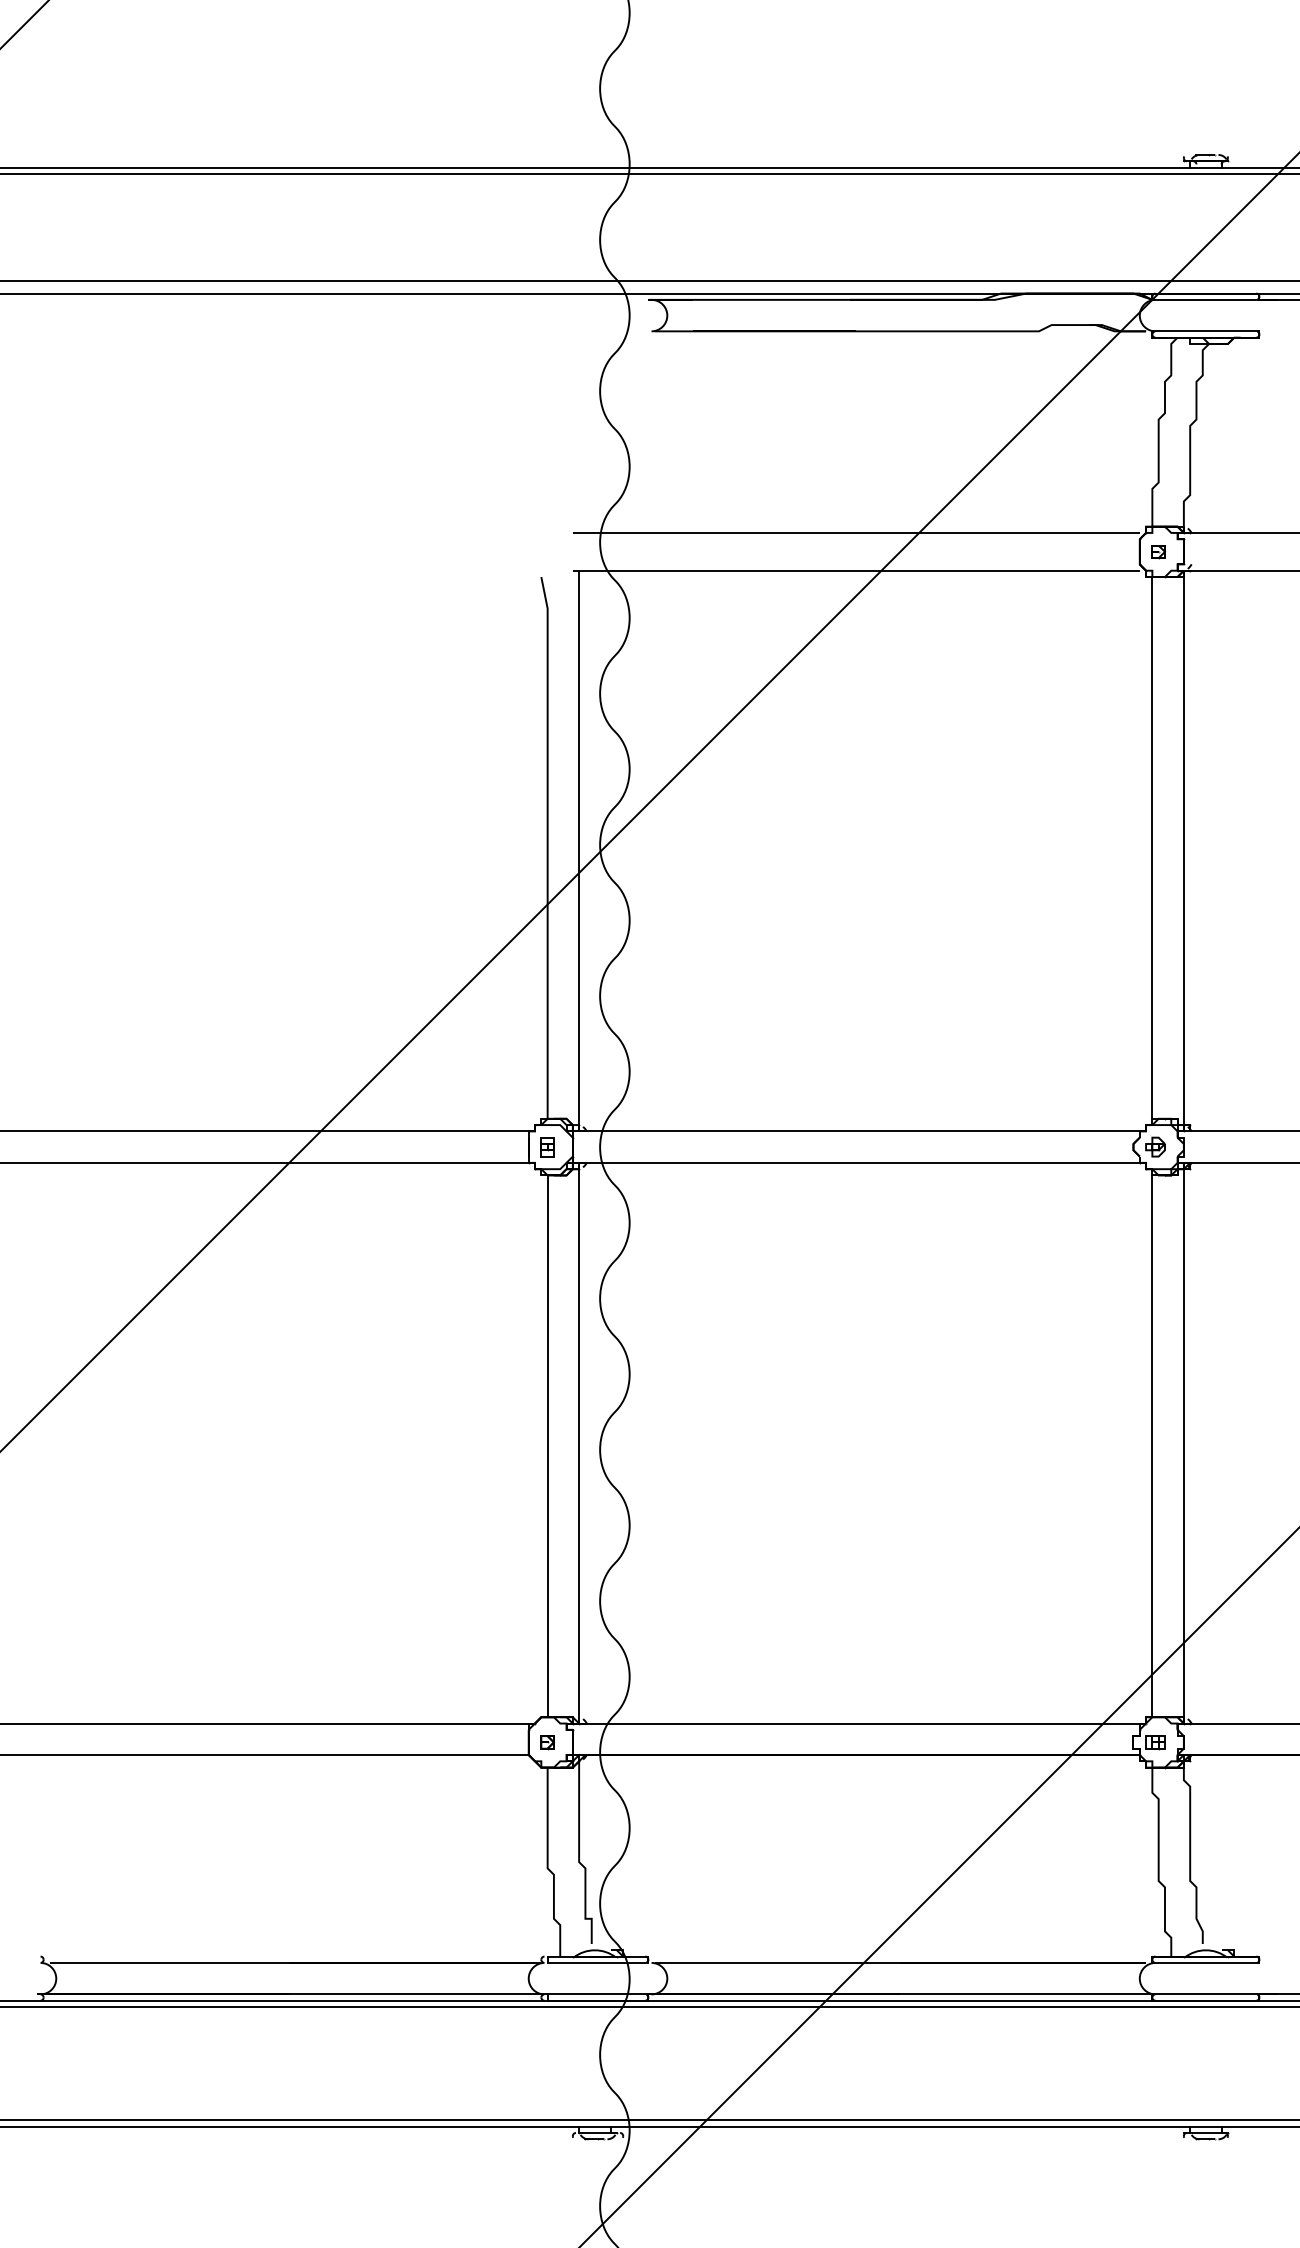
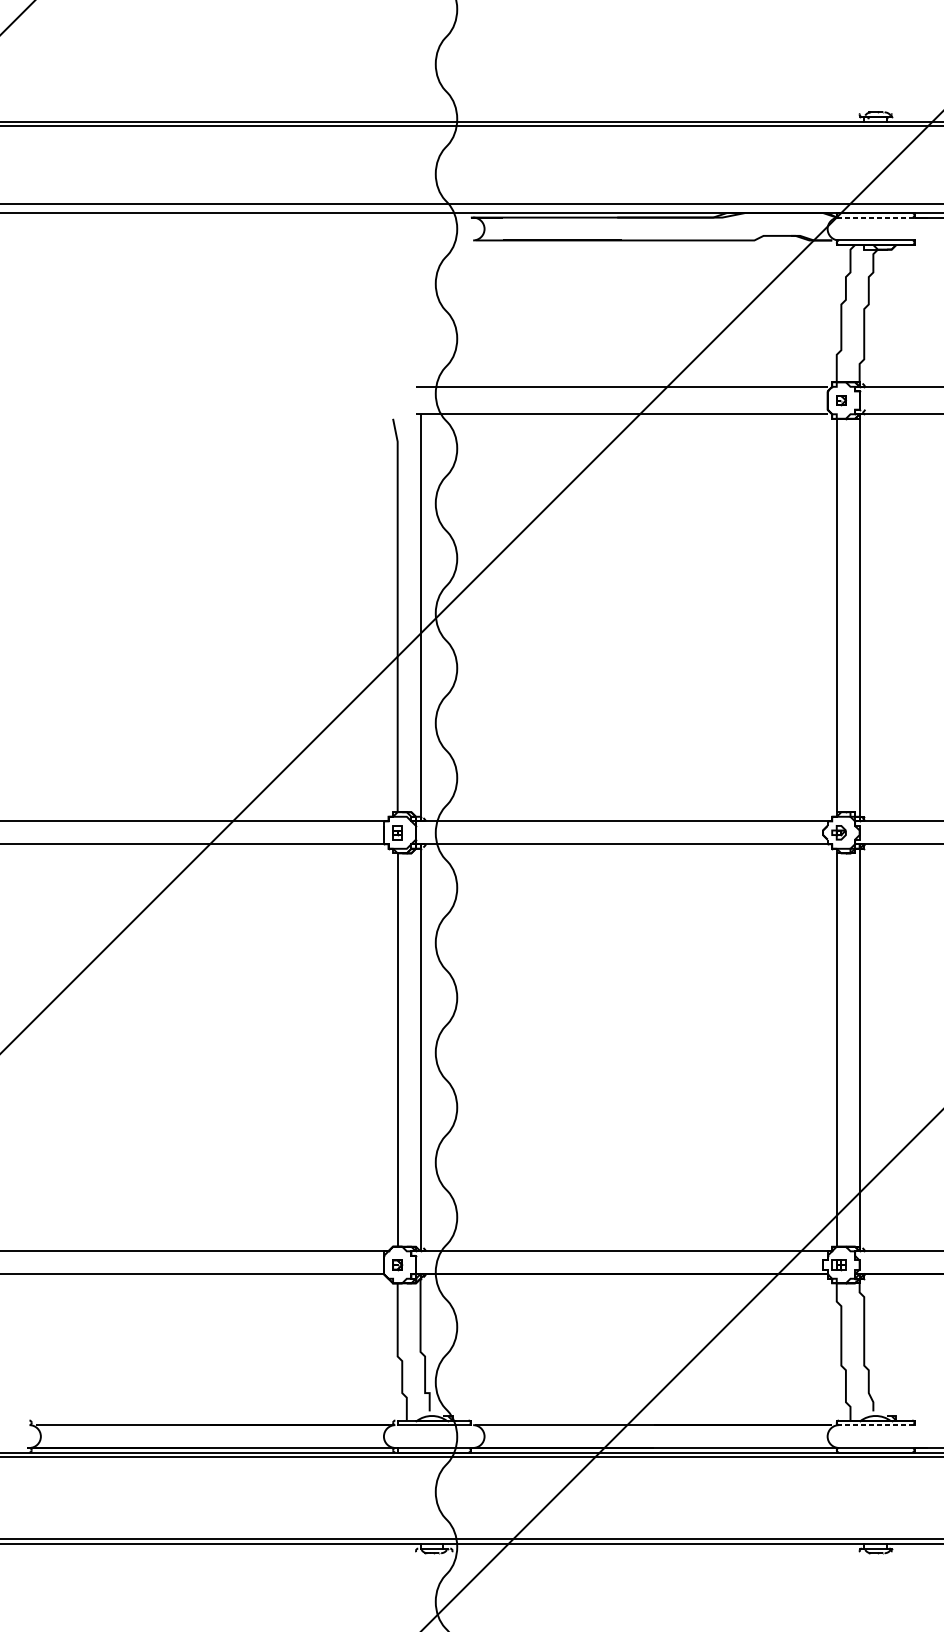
line: (1205, 299) -> (875, 217), solid -> dashed
line: (1205, 1962) -> (875, 1424), solid -> dashed

